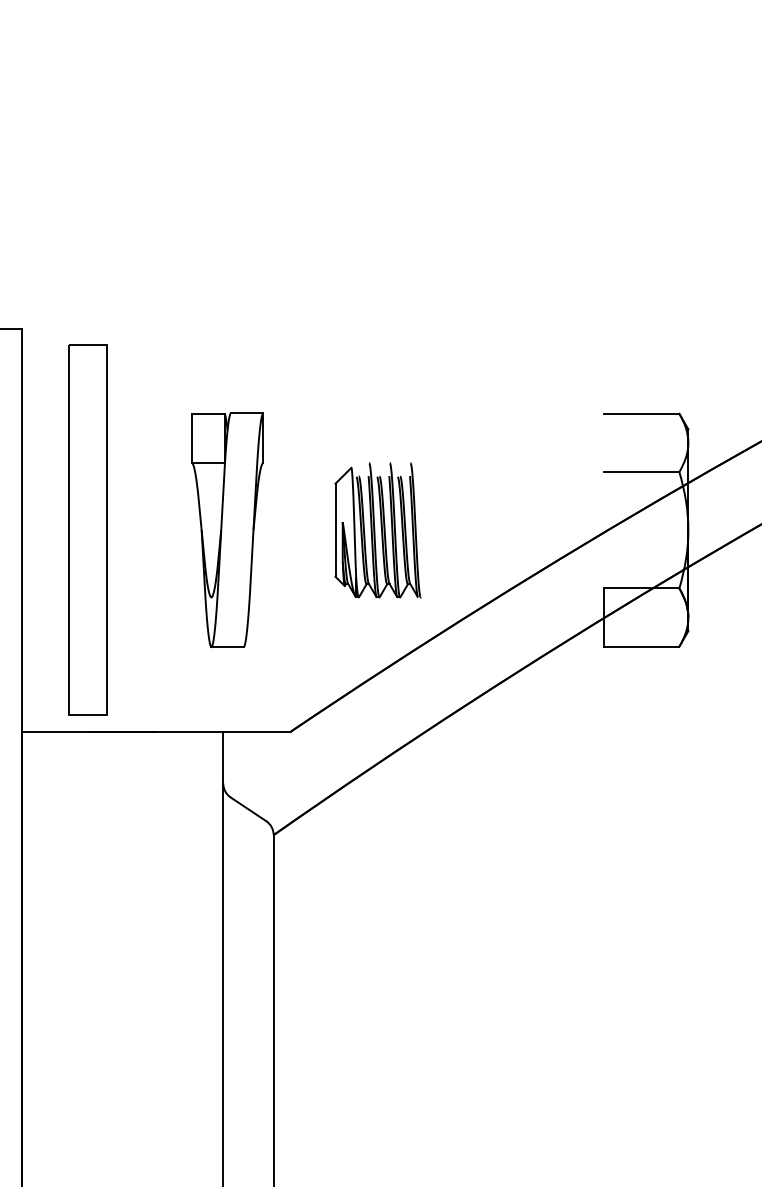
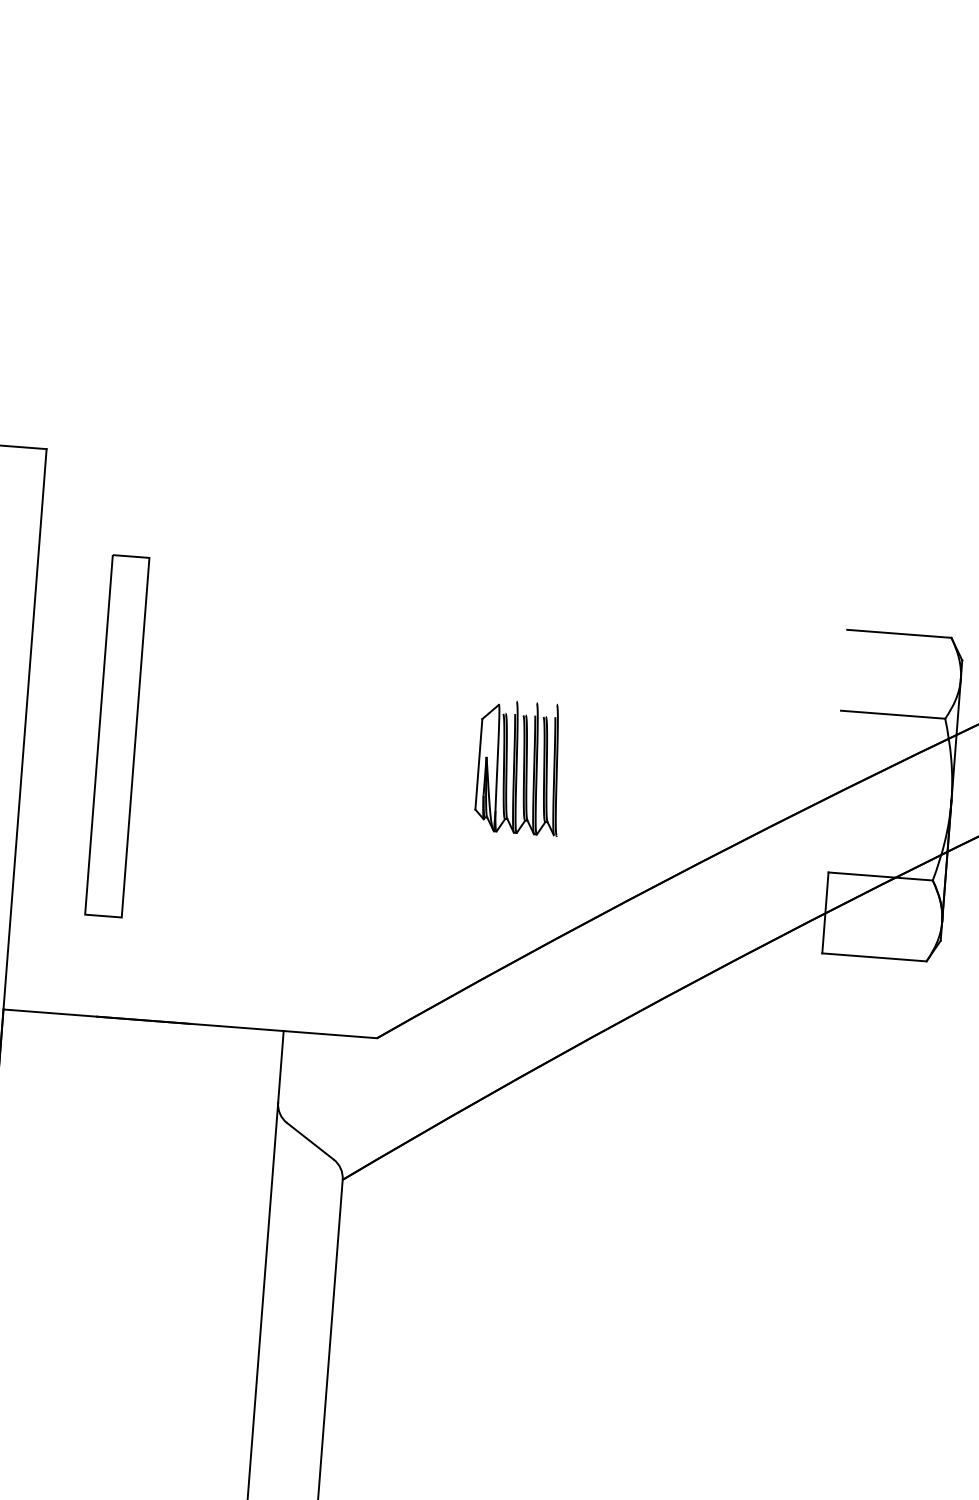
part: (87, 529) -> (116, 735), size x0.7
part: (227, 530) -> (311, 751), removed
part: (377, 530) -> (519, 767), size x0.7

